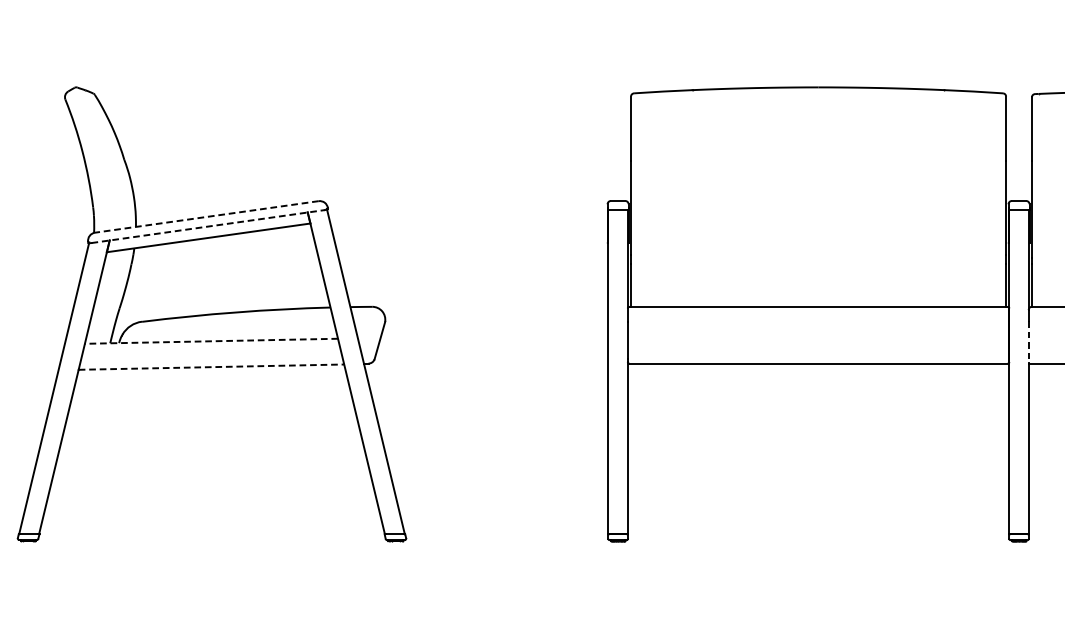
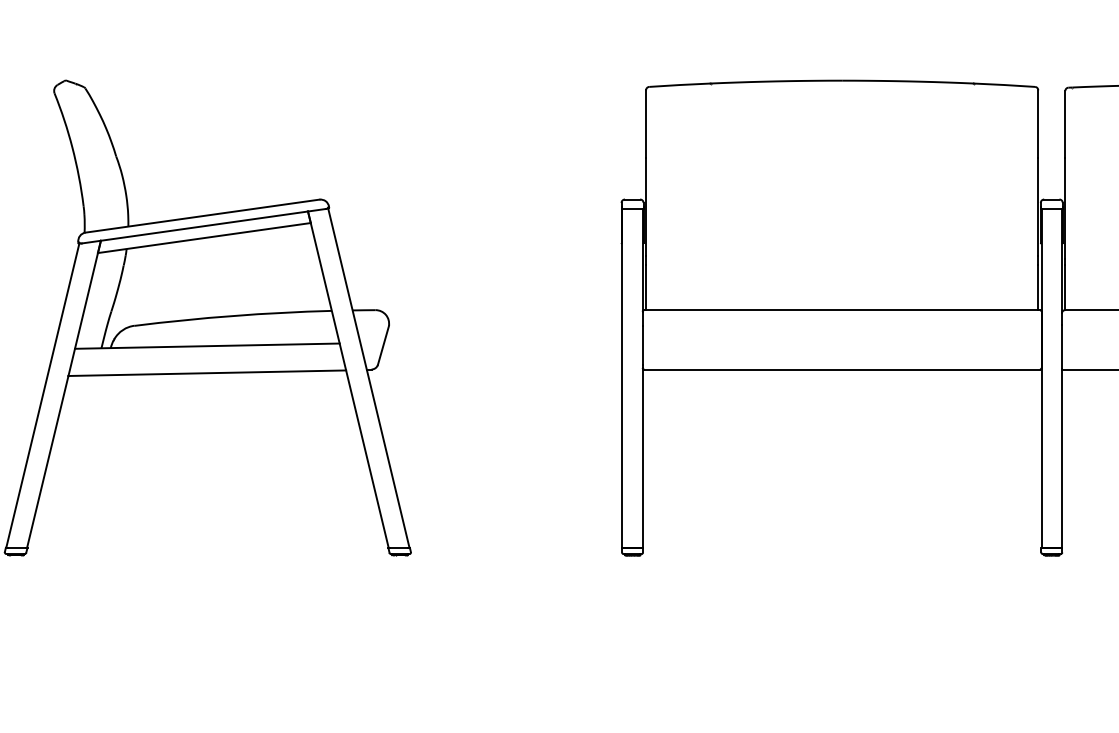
line: (206, 217) -> (202, 216), dashed -> solid
line: (208, 226) -> (204, 226), dashed -> solid
line: (210, 341) -> (206, 346), dashed -> solid
line: (1028, 342) -> (1061, 347), dashed -> solid
line: (211, 367) -> (207, 373), dashed -> solid

